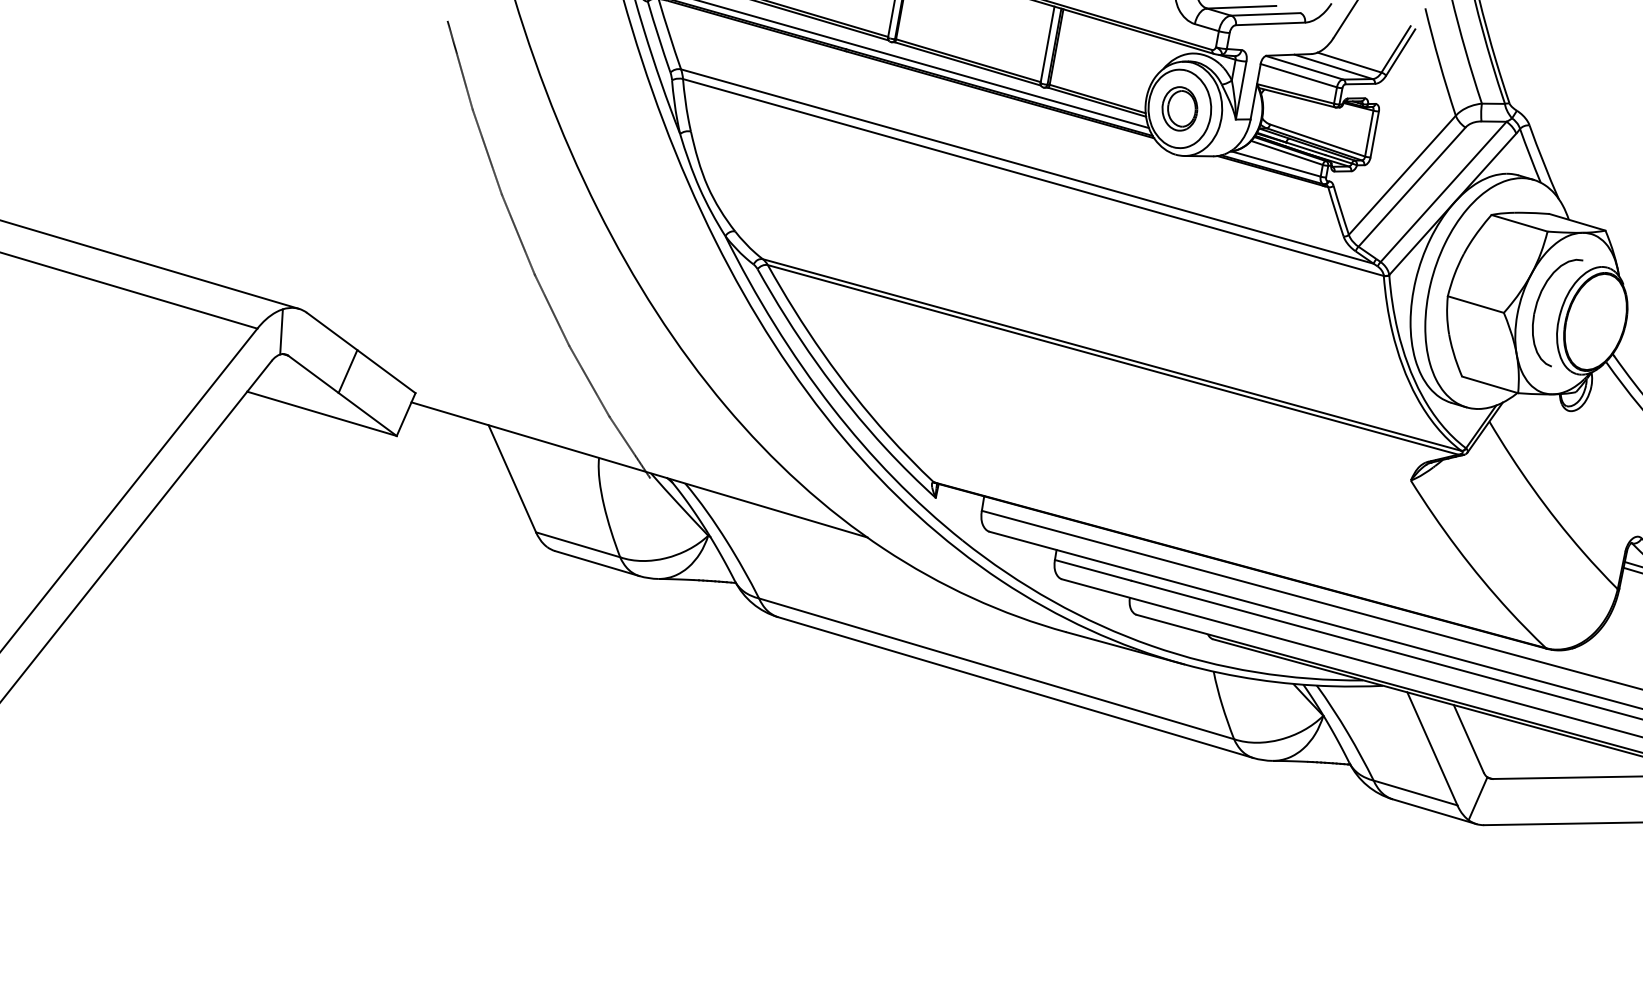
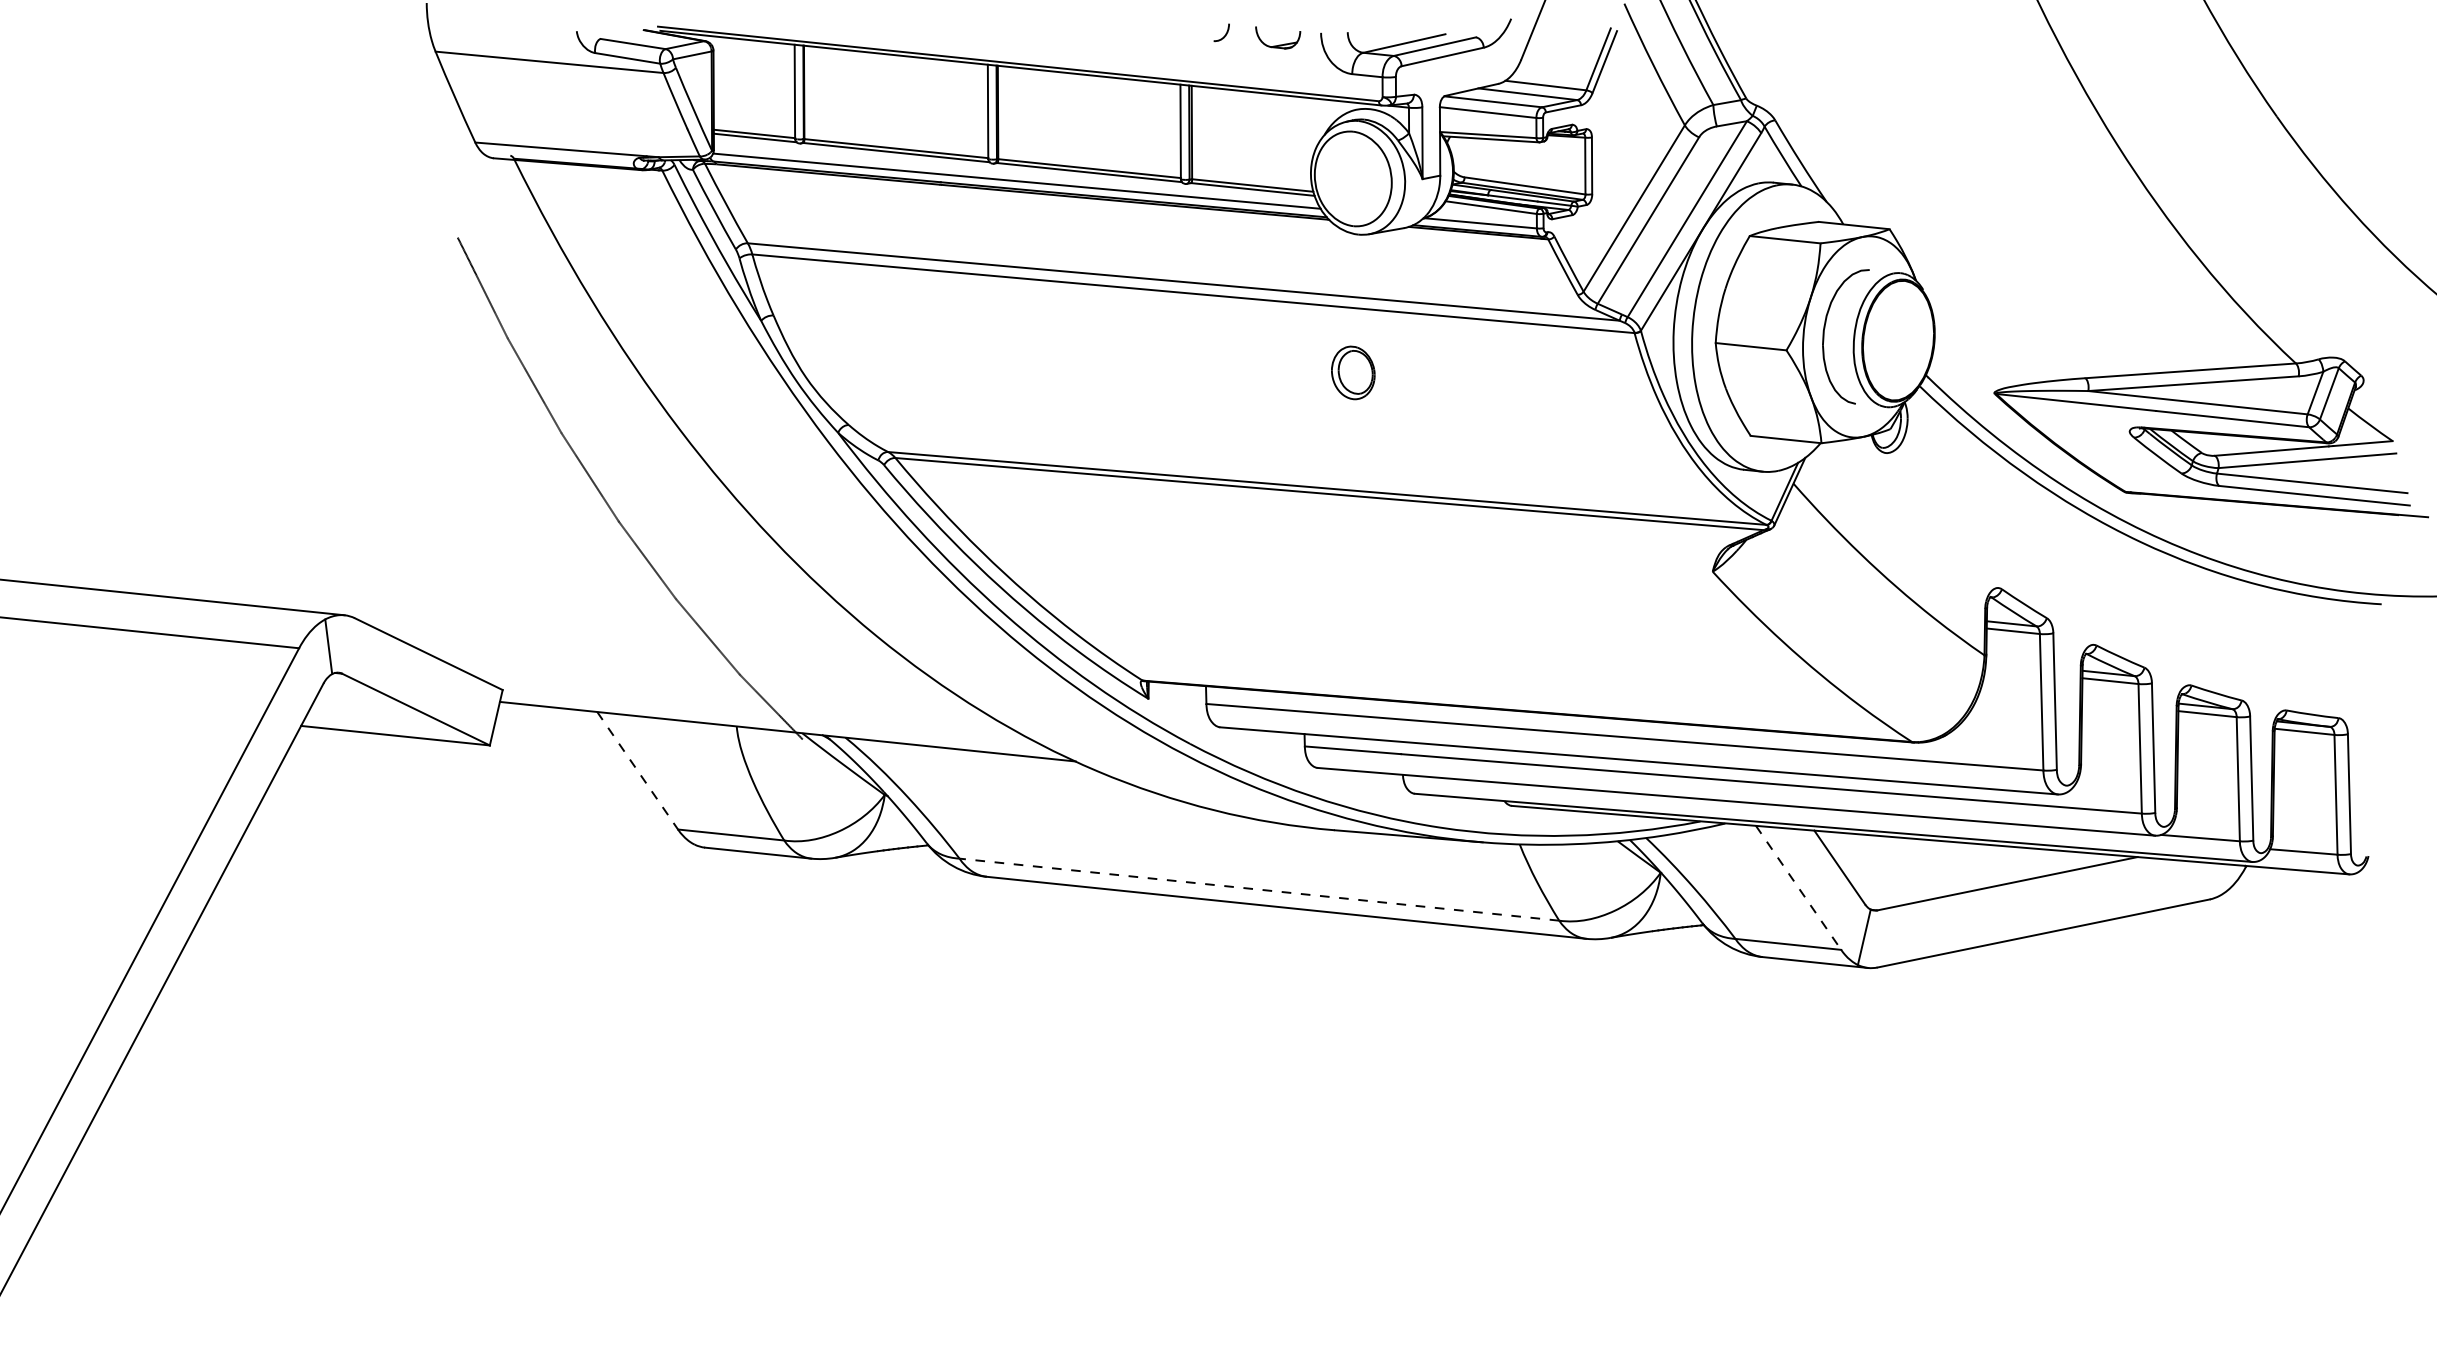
part: (1180, 108) -> (1353, 372), moved
line: (347, 371) -> (416, 679), removed
line: (512, 479) -> (637, 771), solid -> dashed
line: (995, 668) -> (1258, 889), solid -> dashed
line: (1432, 749) -> (1798, 888), solid -> dashed

